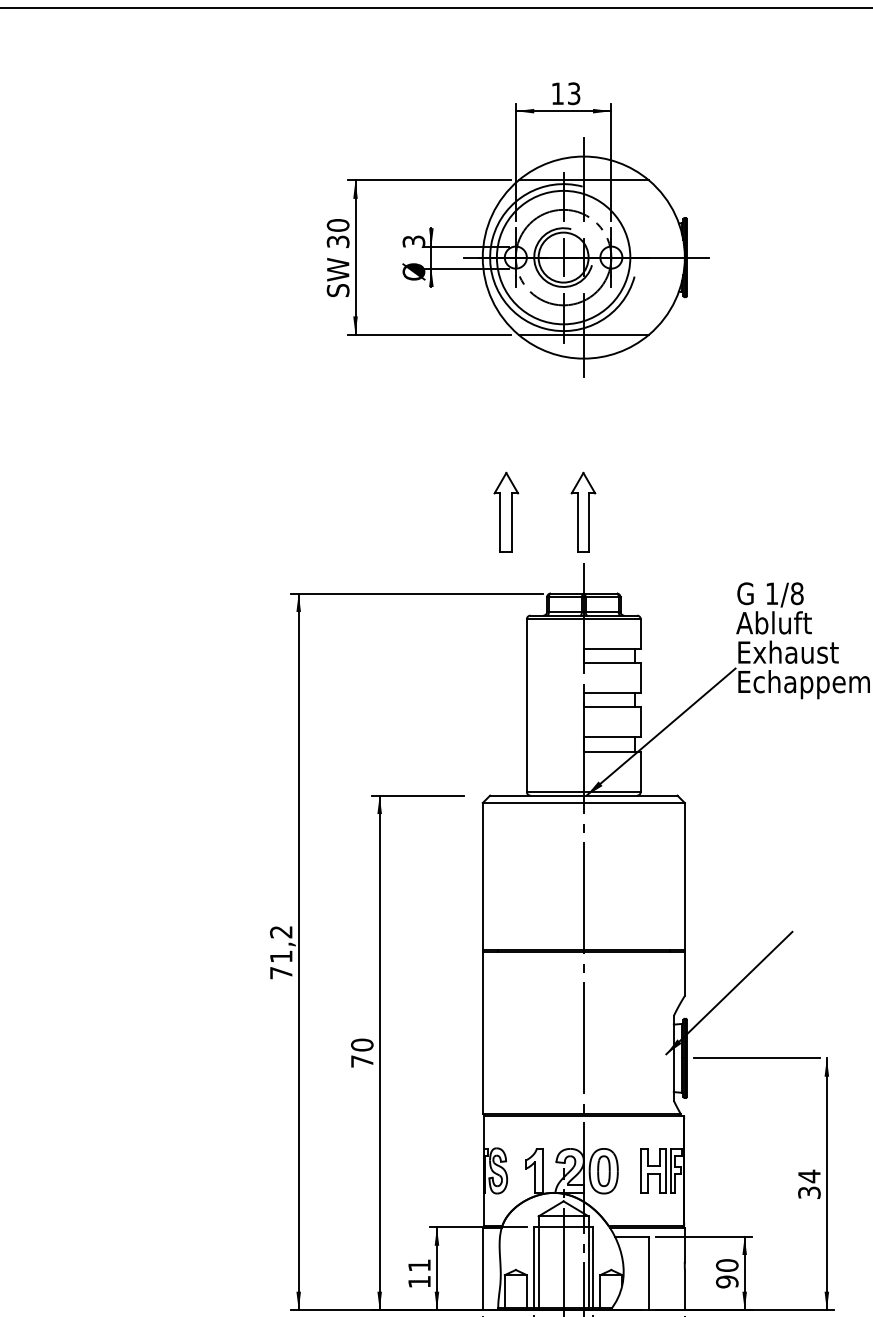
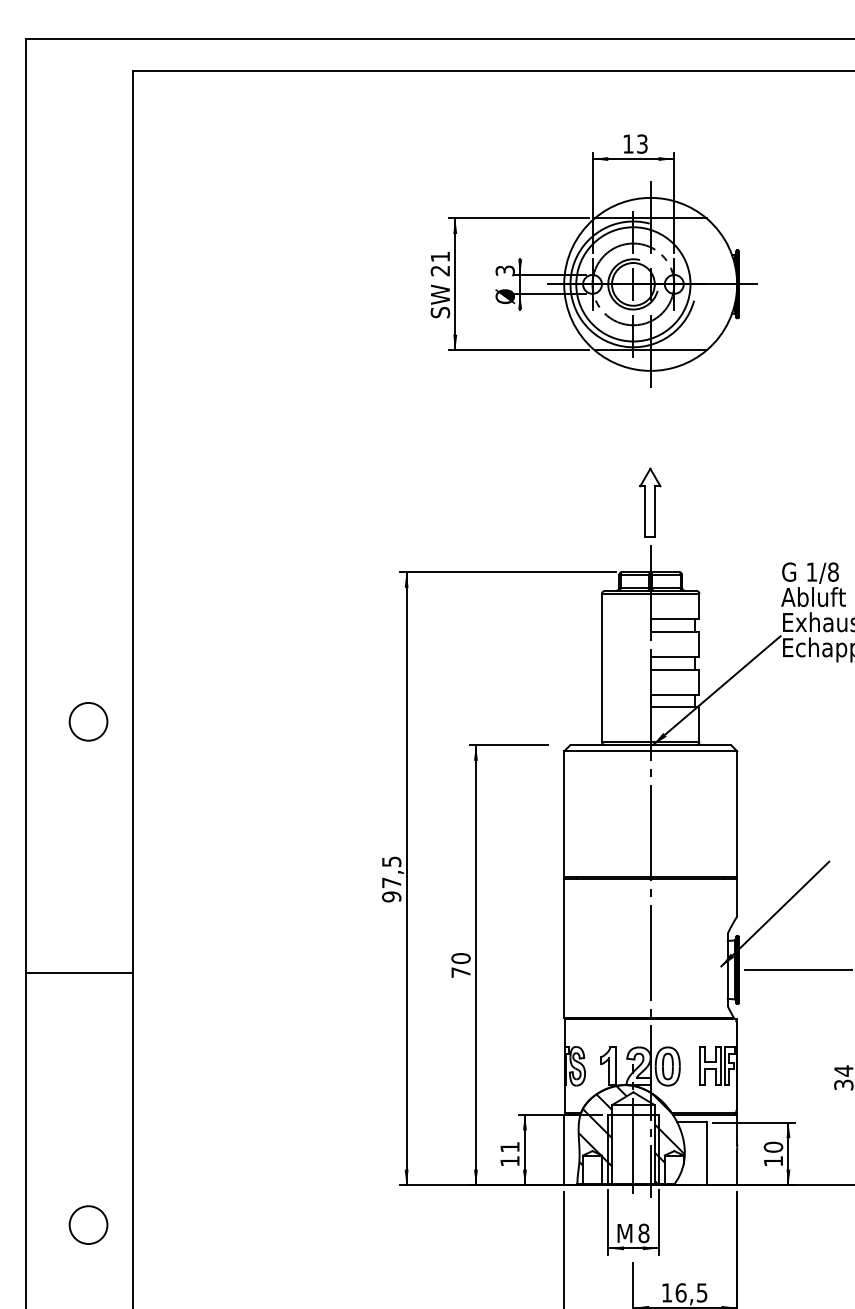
text: (338, 233) -> (440, 263), 30 -> 21
part: (506, 512) -> (584, 502), removed
text: (281, 952) -> (391, 879), 71,2 -> 97,5
hatch: (561, 1250) -> (631, 1134), added
text: (727, 1280) -> (773, 1160), 90 -> 10

